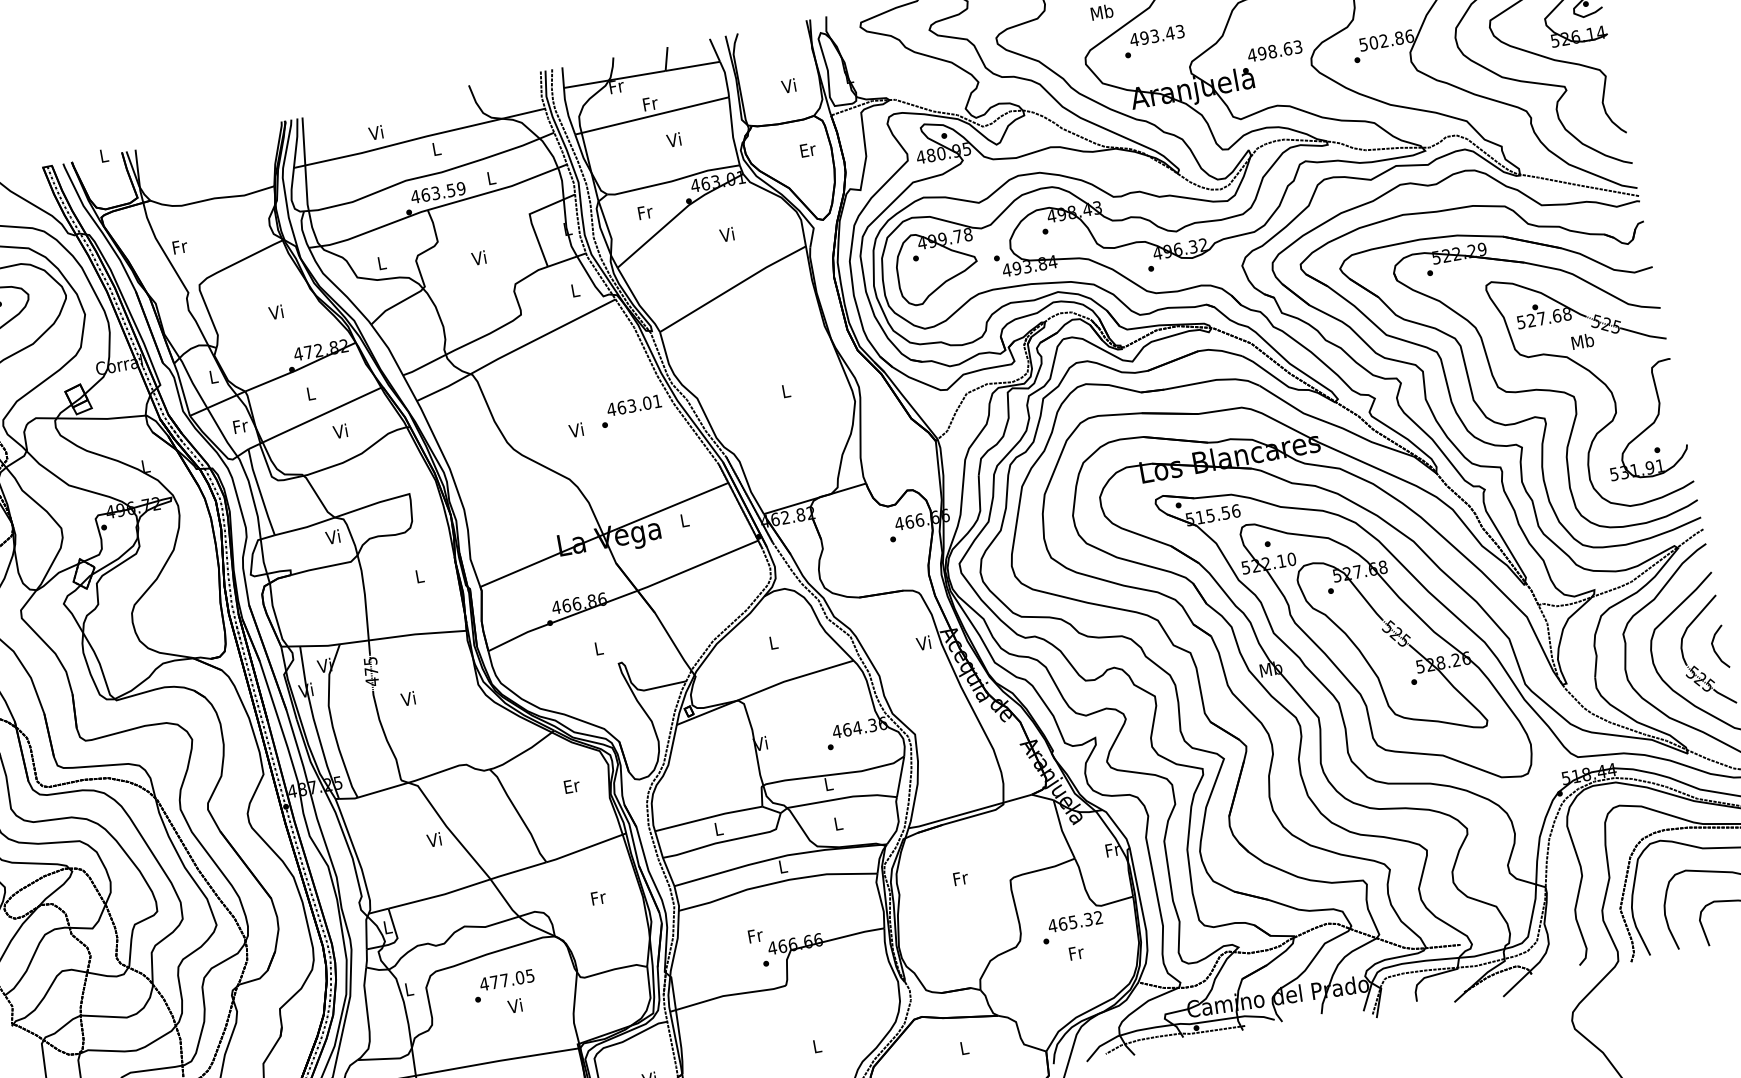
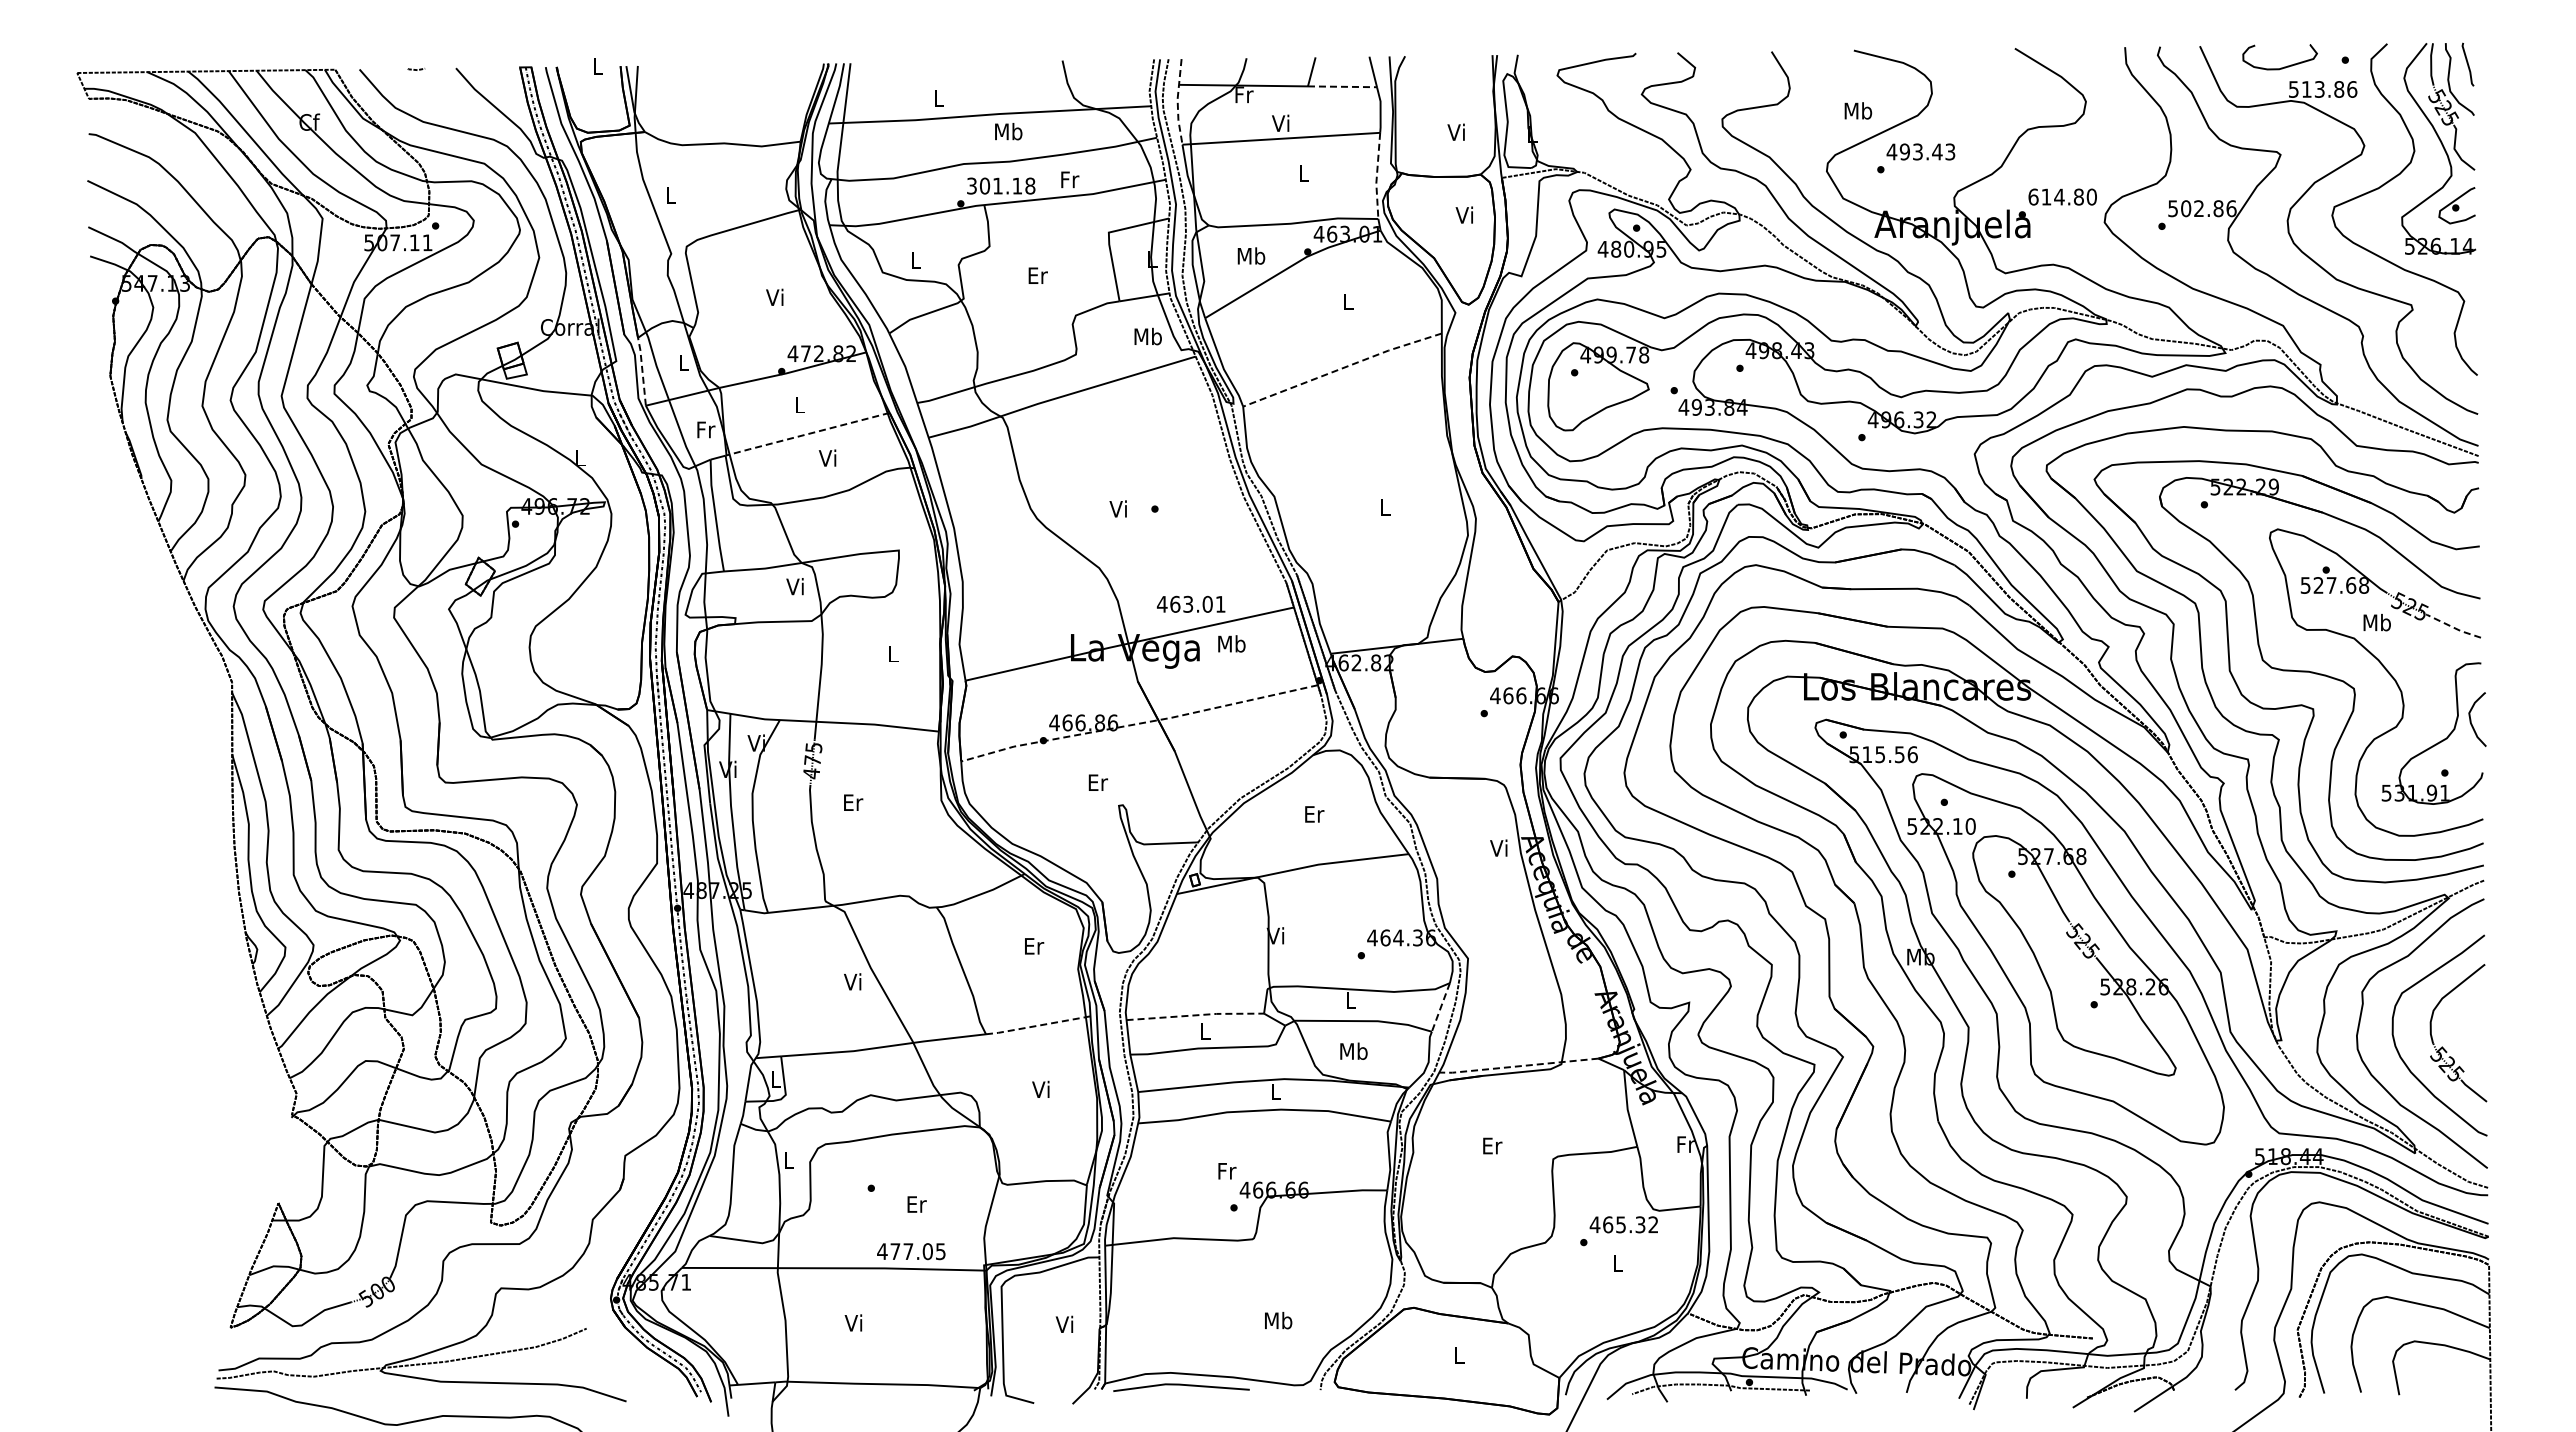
text: (1274, 50) -> (2062, 196), 498.63 -> 614.80
line: (692, 66) -> (1342, 86), solid -> dashed
line: (565, 102) -> (1177, 102), solid -> dashed
text: (649, 103) -> (1281, 122), Fr -> Vi
text: (375, 132) -> (937, 97), Vi -> L
line: (732, 132) -> (1376, 176), solid -> dashed
text: (673, 139) -> (1302, 172), Vi -> L
text: (436, 148) -> (1008, 131), L -> Mb
text: (807, 149) -> (1465, 214), Er -> Vi
text: (491, 177) -> (1070, 179), L -> Fr
text: (437, 192) -> (1000, 185), 463.59 -> 301.18
text: (645, 211) -> (1251, 255), Fr -> Mb
text: (726, 234) -> (1346, 301), Vi -> L
text: (180, 246) -> (671, 195), Fr -> L
text: (479, 257) -> (1037, 274), Vi -> Er
line: (732, 288) -> (1342, 368), solid -> dashed
text: (574, 290) -> (1147, 336), L -> Mb
line: (1643, 334) -> (2453, 627), solid -> dashed
line: (182, 388) -> (642, 370), solid -> dashed
text: (634, 404) -> (1191, 603), moved
line: (320, 415) -> (806, 434), solid -> dashed
text: (684, 520) -> (1231, 643), L -> Mb
line: (623, 596) -> (1139, 723), solid -> dashed
text: (773, 642) -> (1314, 814), L -> Er
text: (599, 648) -> (1098, 782), L -> Er
curve: (1714, 648) -> (2471, 719), moved
text: (409, 697) -> (853, 801), Vi -> Er
line: (900, 776) -> (1440, 1007), solid -> dashed
line: (970, 812) -> (1518, 1066), solid -> dashed
line: (708, 817) -> (1195, 1015), solid -> dashed
text: (837, 823) -> (1353, 1050), L -> Mb
line: (585, 848) -> (1037, 1025), solid -> dashed
text: (960, 878) -> (1492, 1145), Fr -> Er
text: (597, 897) -> (1041, 1088), Fr -> Vi
text: (1076, 953) -> (1618, 1263), Fr -> L
text: (507, 980) -> (911, 1251), moved
text: (515, 1005) -> (916, 1203), Vi -> Er
text: (817, 1046) -> (1278, 1320), L -> Mb

